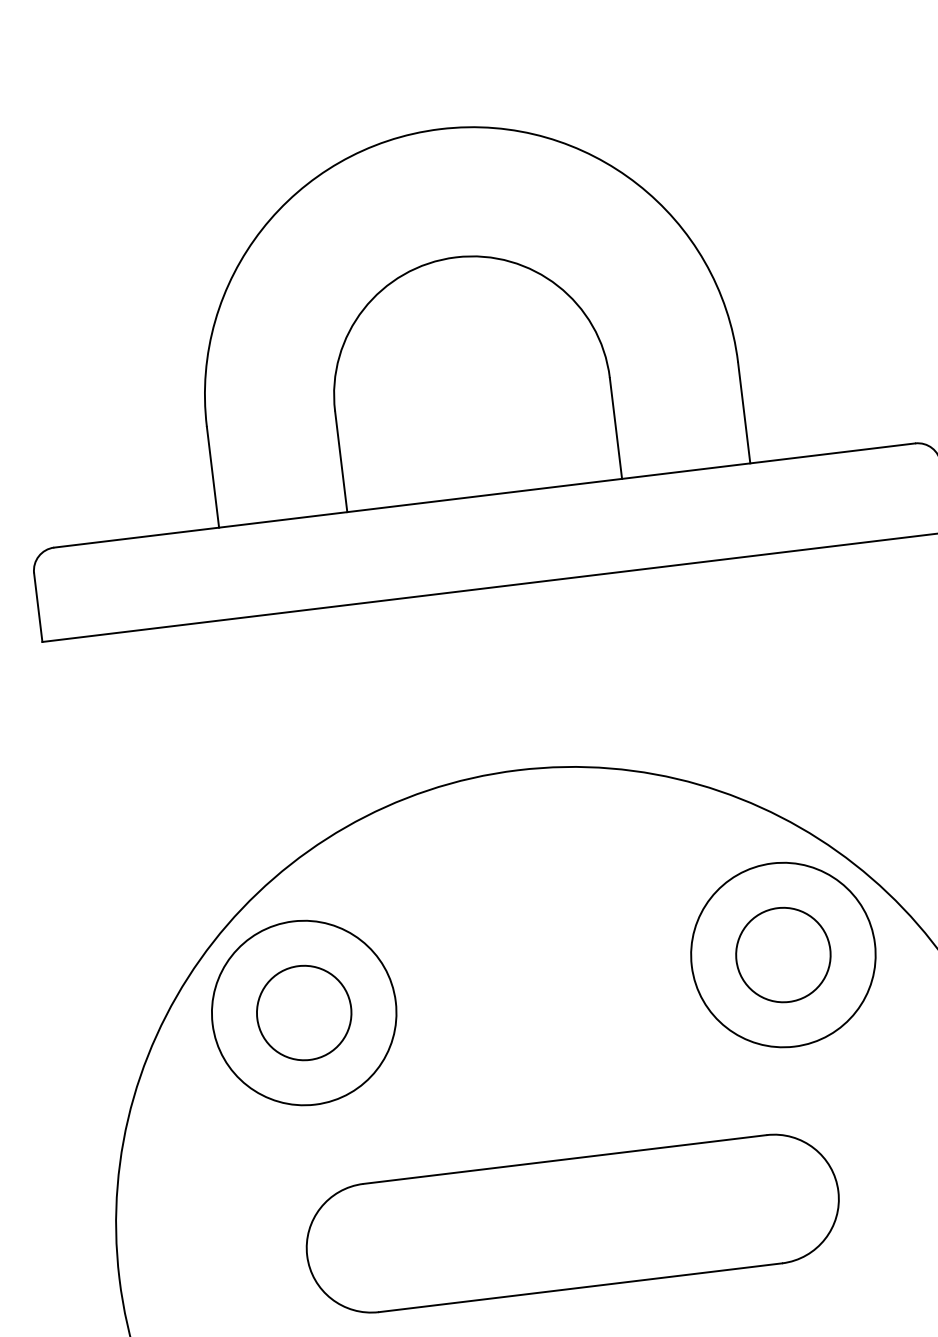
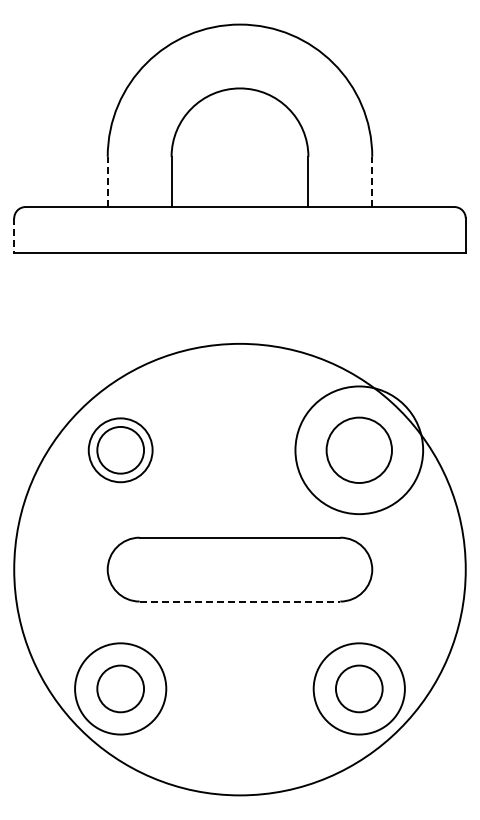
line: (744, 412) -> (372, 181), solid -> dashed
line: (212, 476) -> (107, 181), solid -> dashed
line: (39, 609) -> (14, 236), solid -> dashed
circle: (781, 953) -> (358, 449), size x1.4
circle: (781, 953) -> (358, 449), size x1.4
circle: (303, 1011) -> (120, 449), size x0.7
line: (581, 1287) -> (240, 601), solid -> dashed

